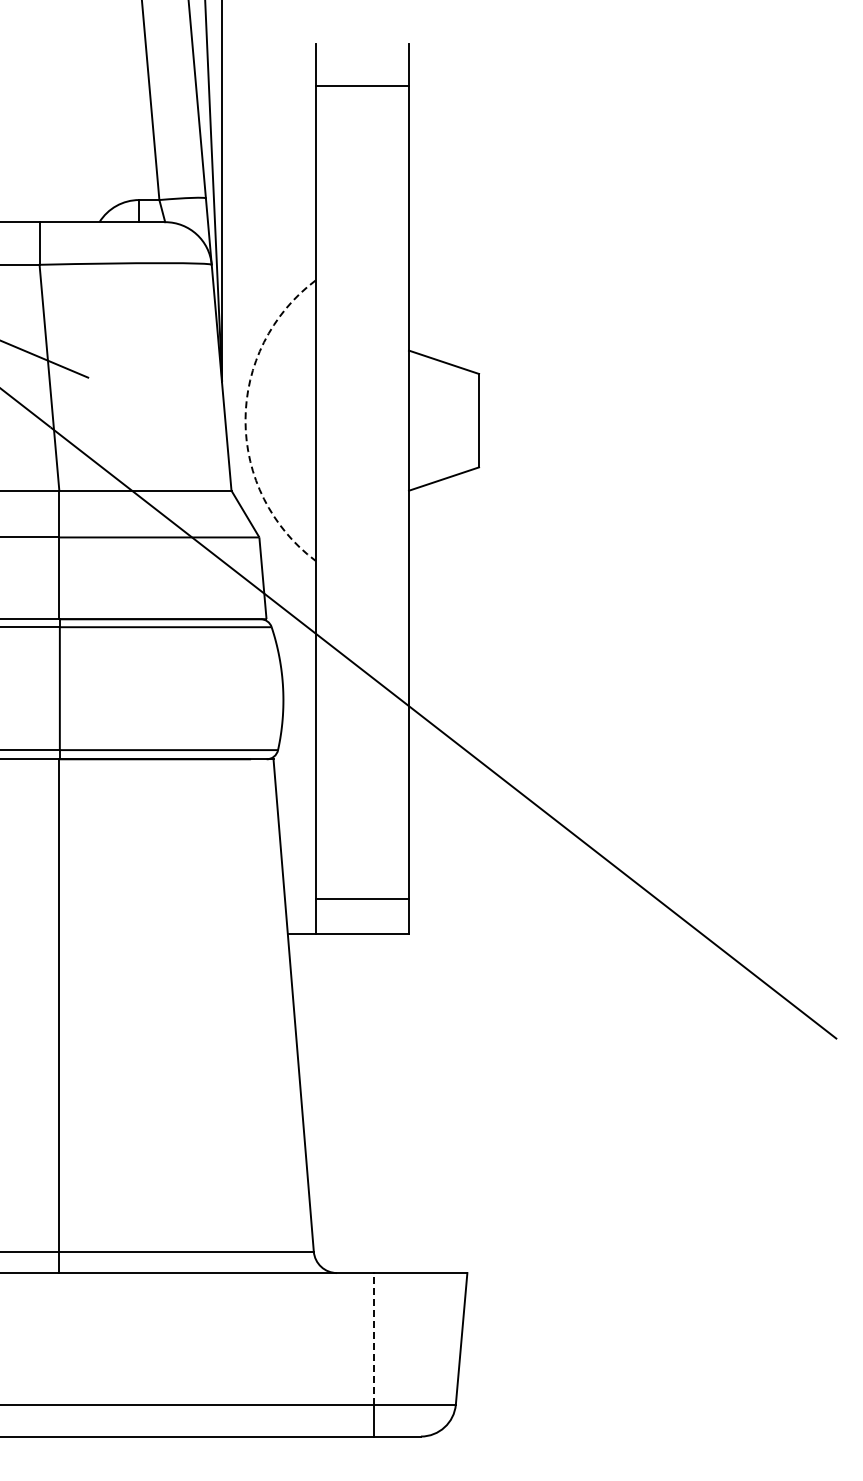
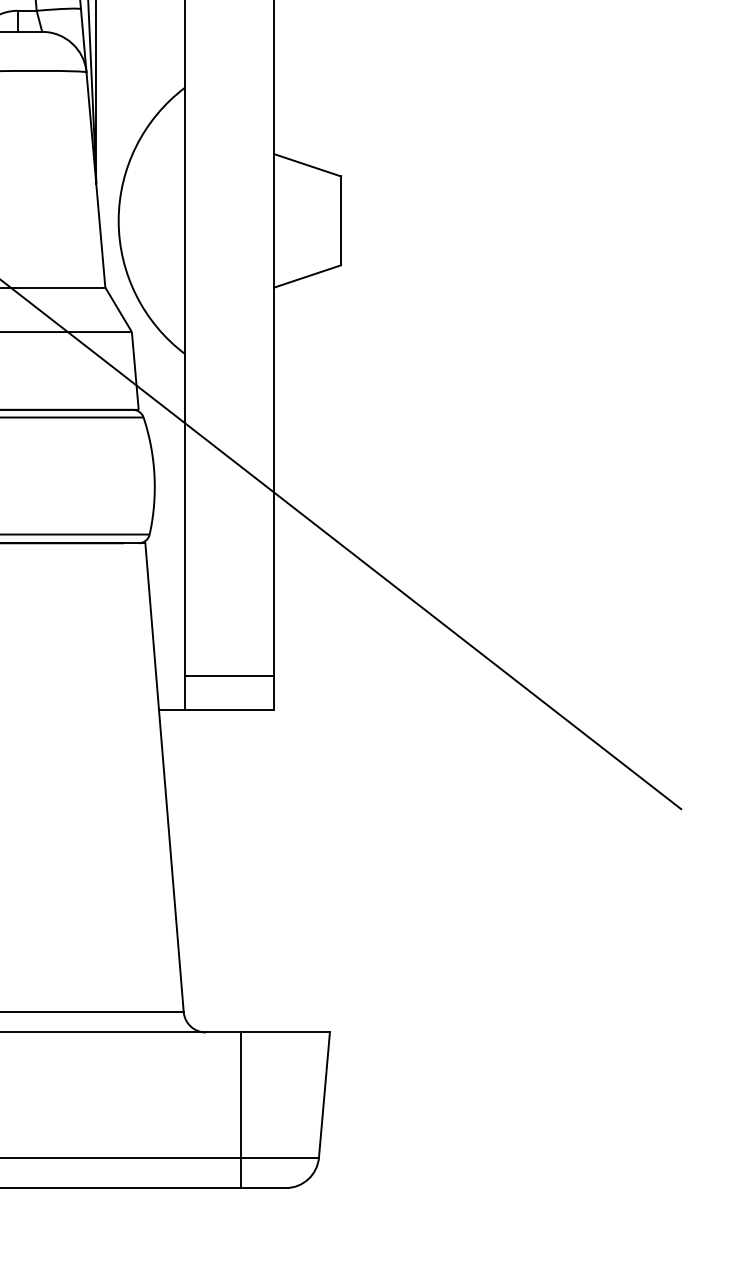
arc: (245, 420) -> (118, 220), dashed -> solid
line: (373, 1338) -> (240, 1094), dashed -> solid

